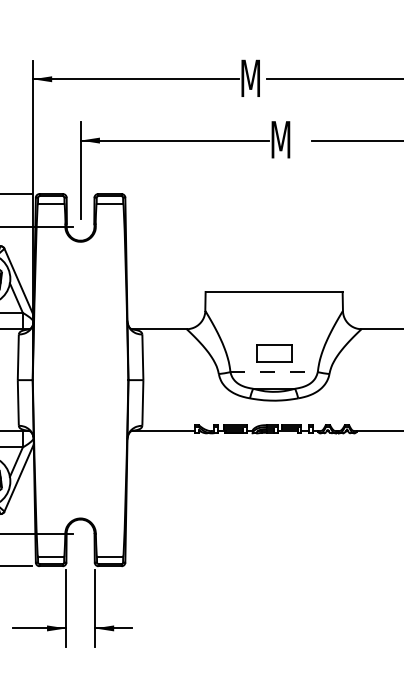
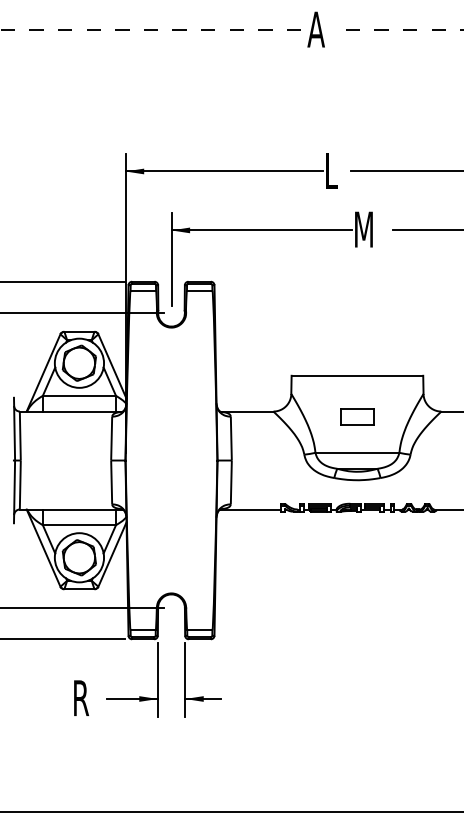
text: (250, 78) -> (334, 170), M -> L
part: (274, 353) -> (357, 416), moved
line: (274, 371) -> (357, 452), dashed -> solid

